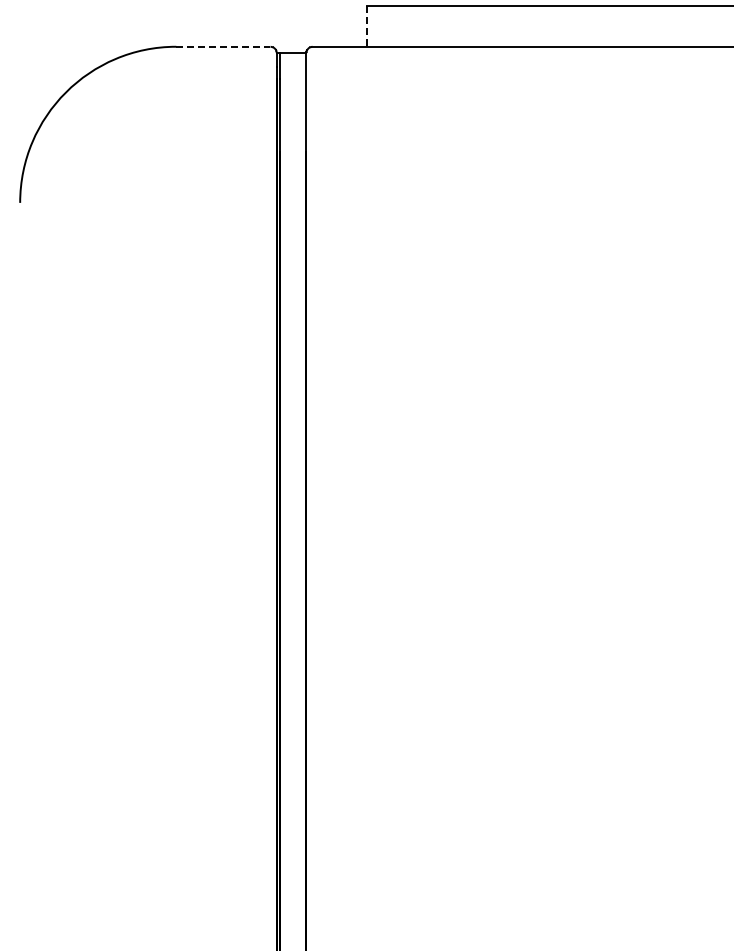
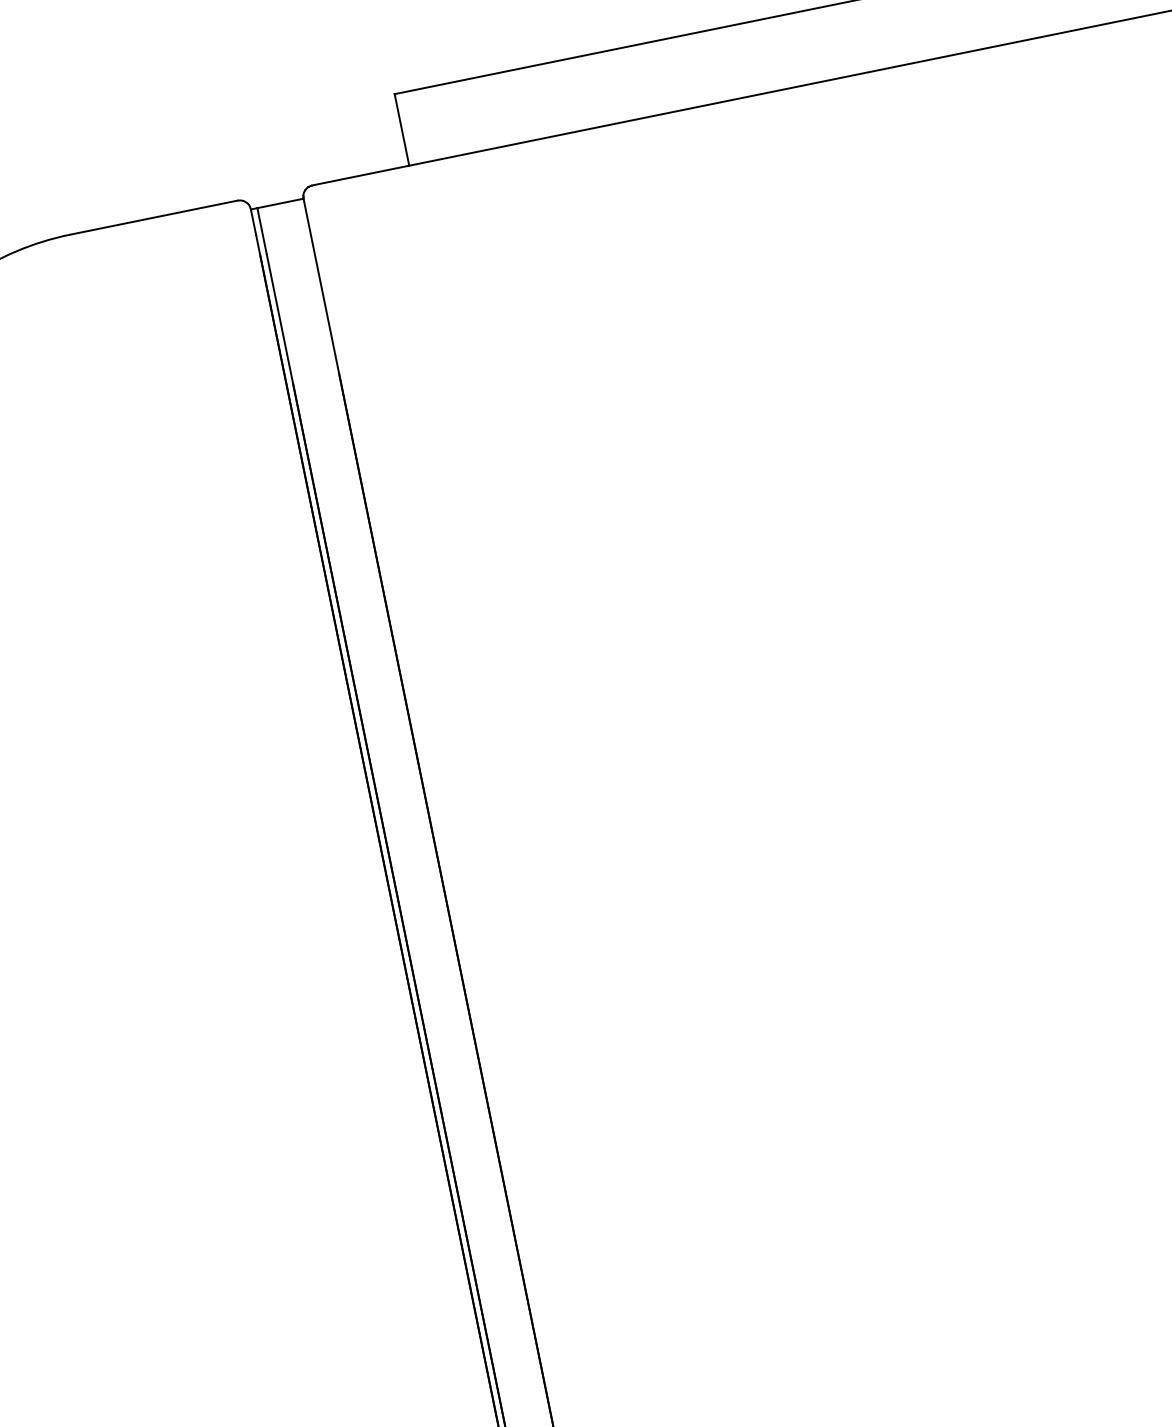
line: (367, 27) -> (402, 131), dashed -> solid
line: (223, 46) -> (154, 217), dashed -> solid

